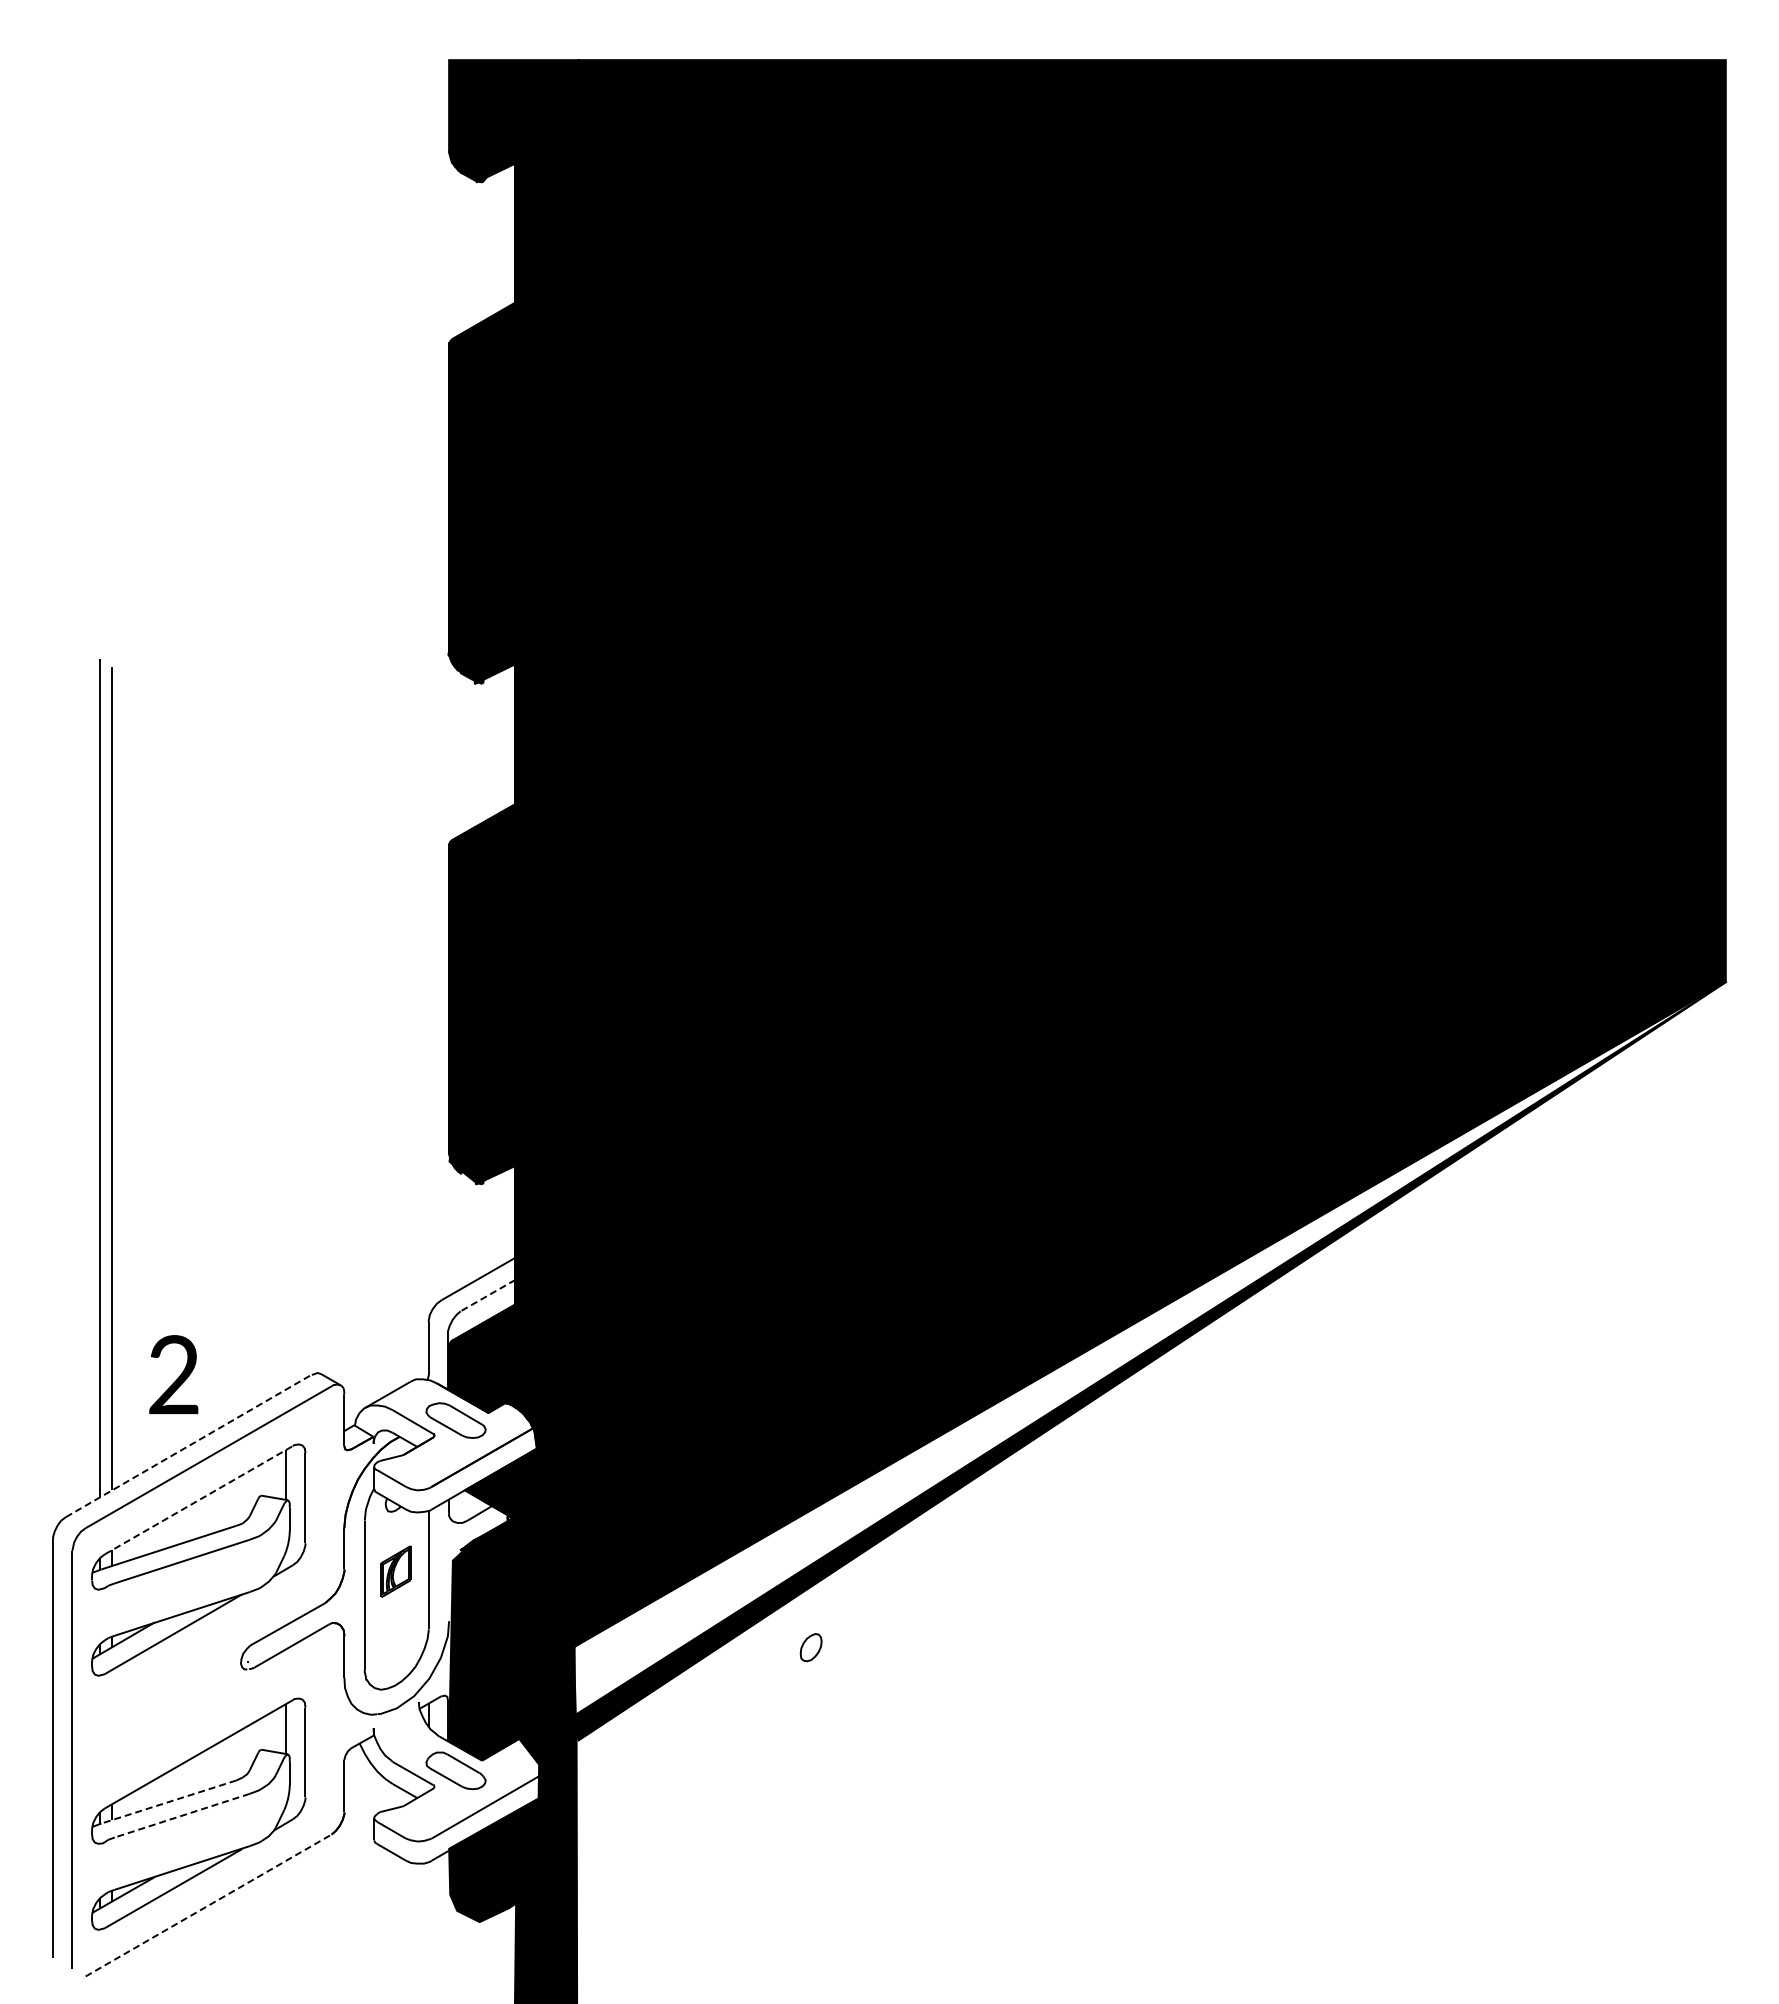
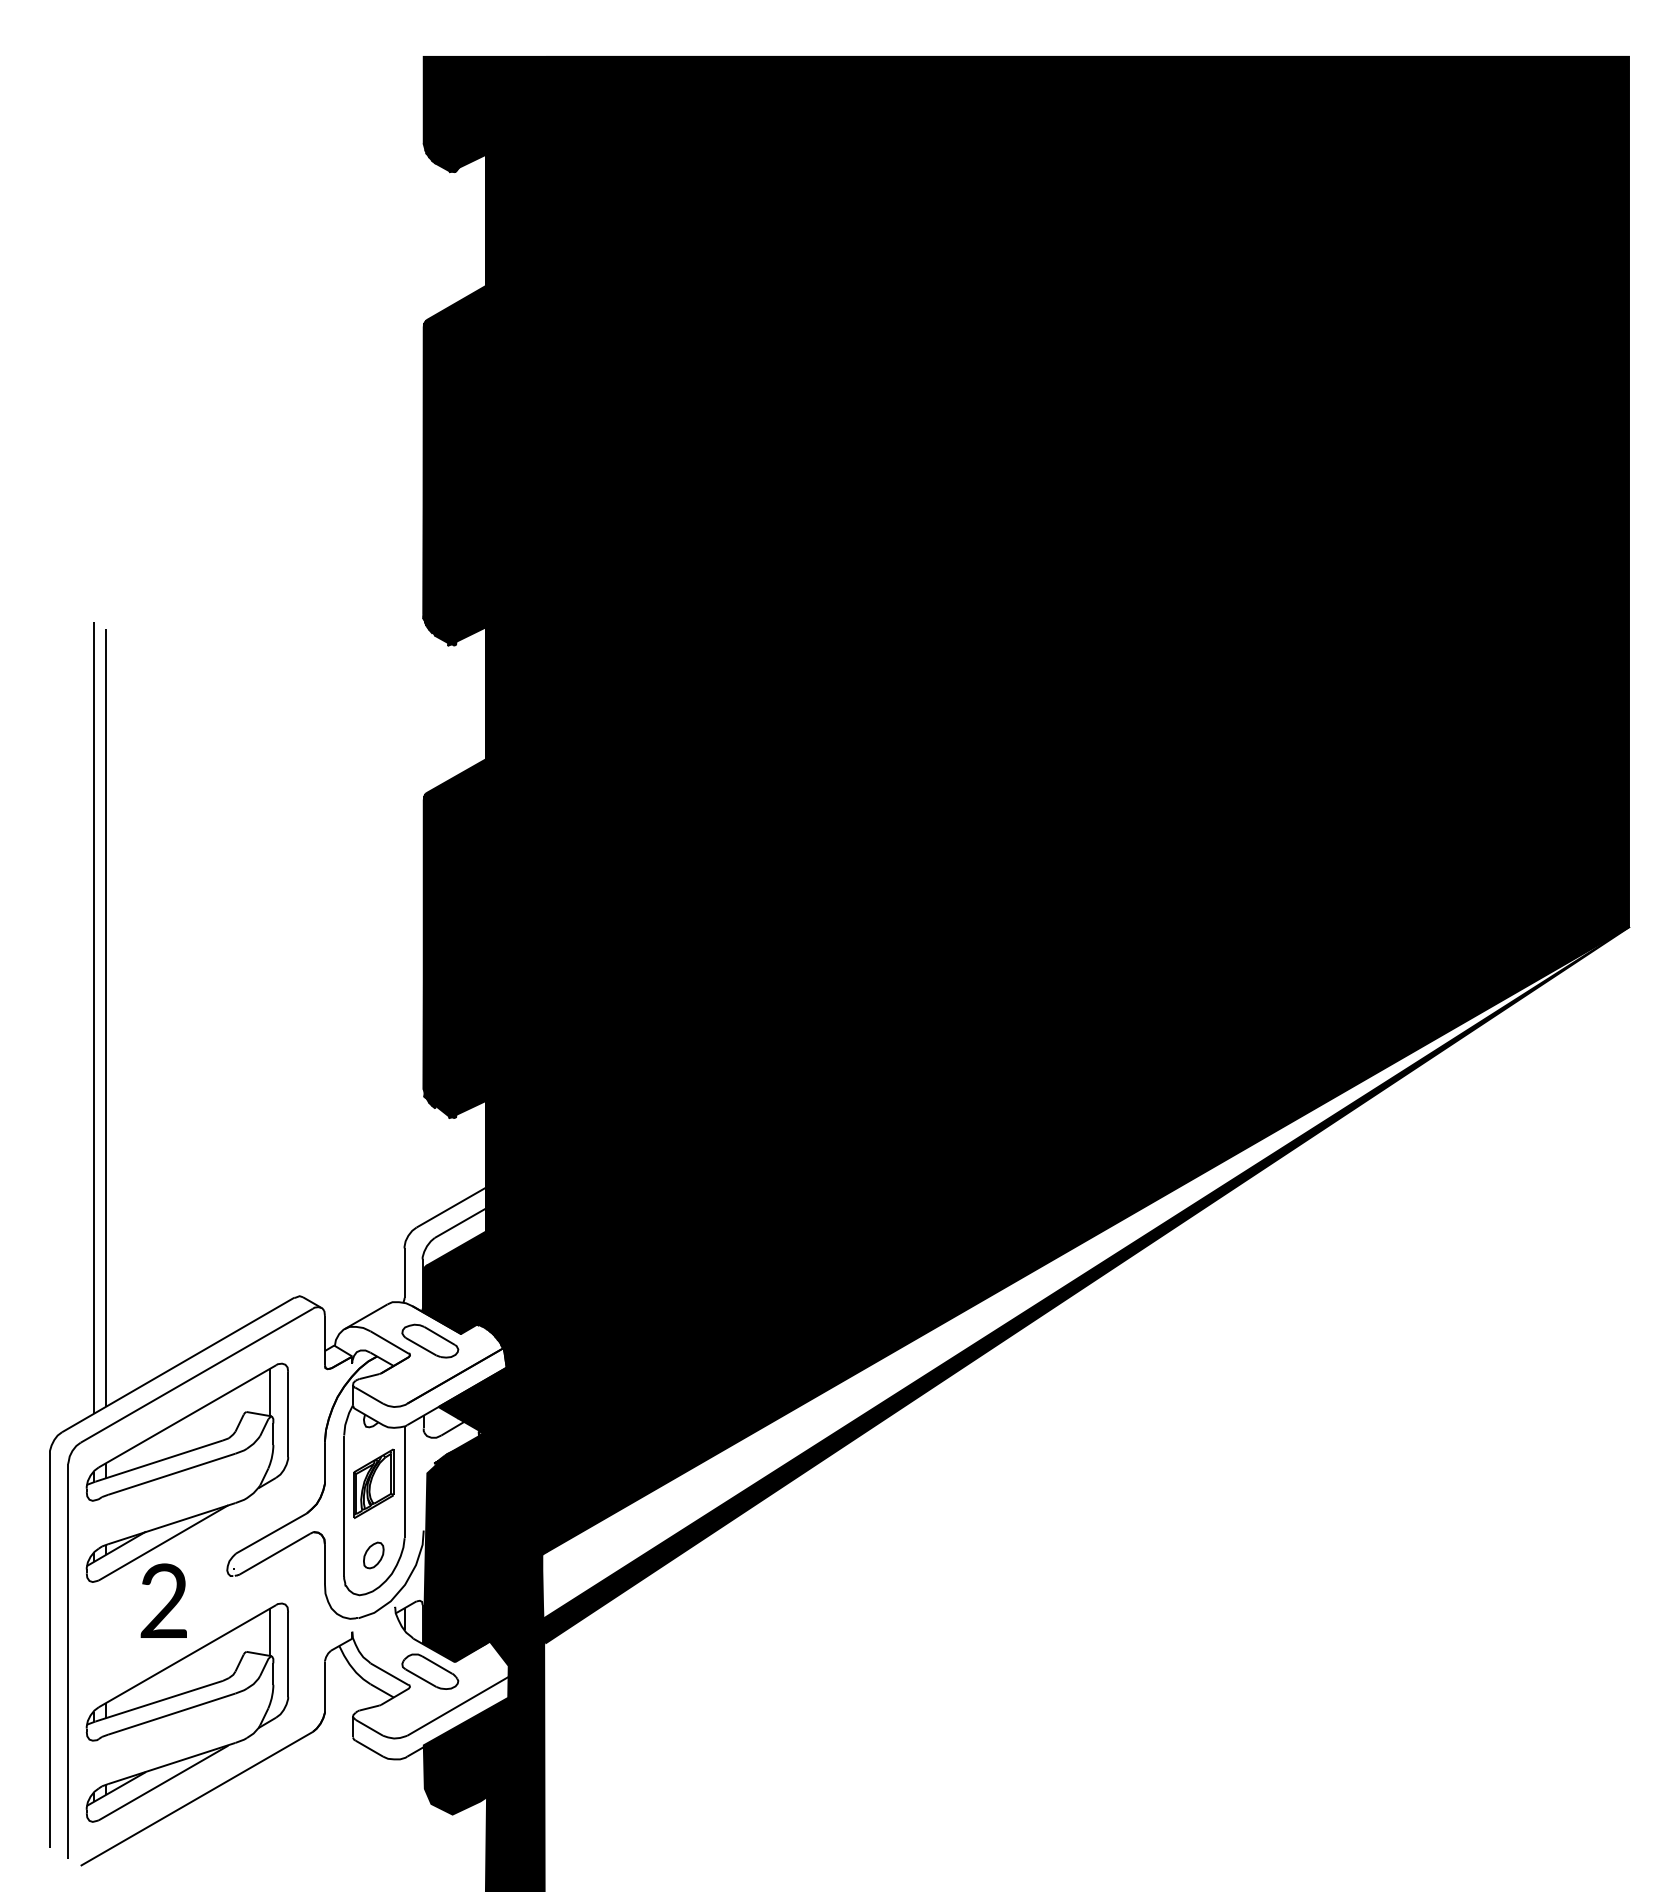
line: (488, 1295) -> (460, 1223), dashed -> solid
text: (173, 1374) -> (163, 1600), moved
line: (189, 1445) -> (178, 1364), dashed -> solid
line: (199, 1500) -> (188, 1416), dashed -> solid
part: (395, 1571) -> (373, 1483), size x1.43
part: (810, 1647) -> (373, 1555), moved
line: (168, 1802) -> (158, 1701), dashed -> solid
line: (182, 1815) -> (172, 1713), dashed -> solid
line: (208, 1905) -> (196, 1798), dashed -> solid

